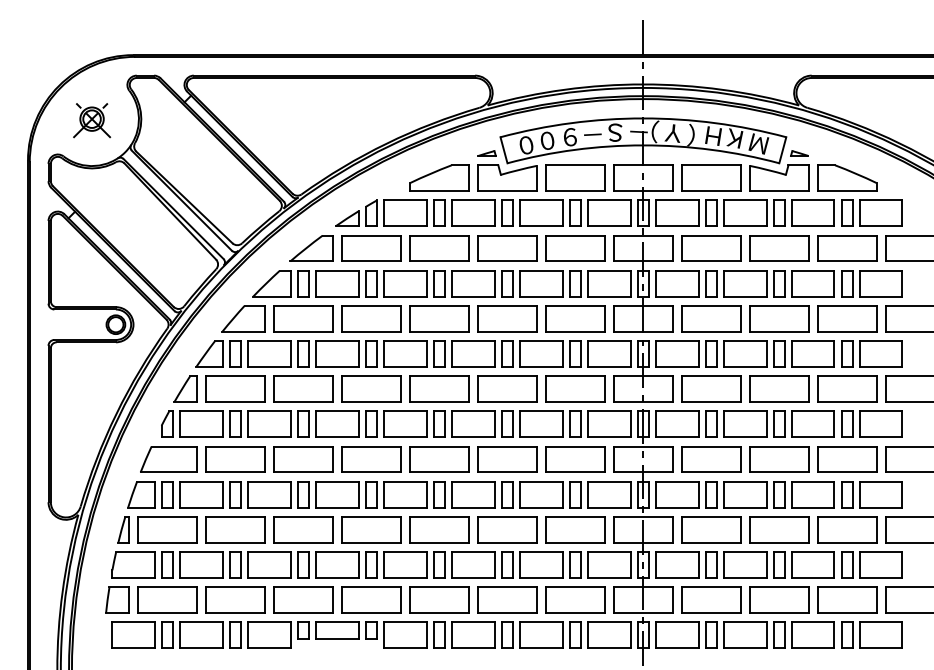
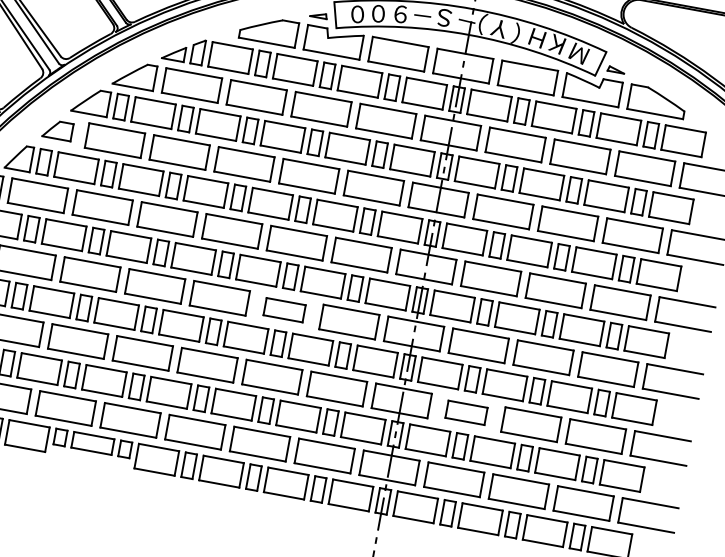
part: (243, 318) -> (57, 129), size x0.7
part: (507, 459) -> (284, 310), size x0.7
part: (711, 529) -> (466, 412), size x0.7

